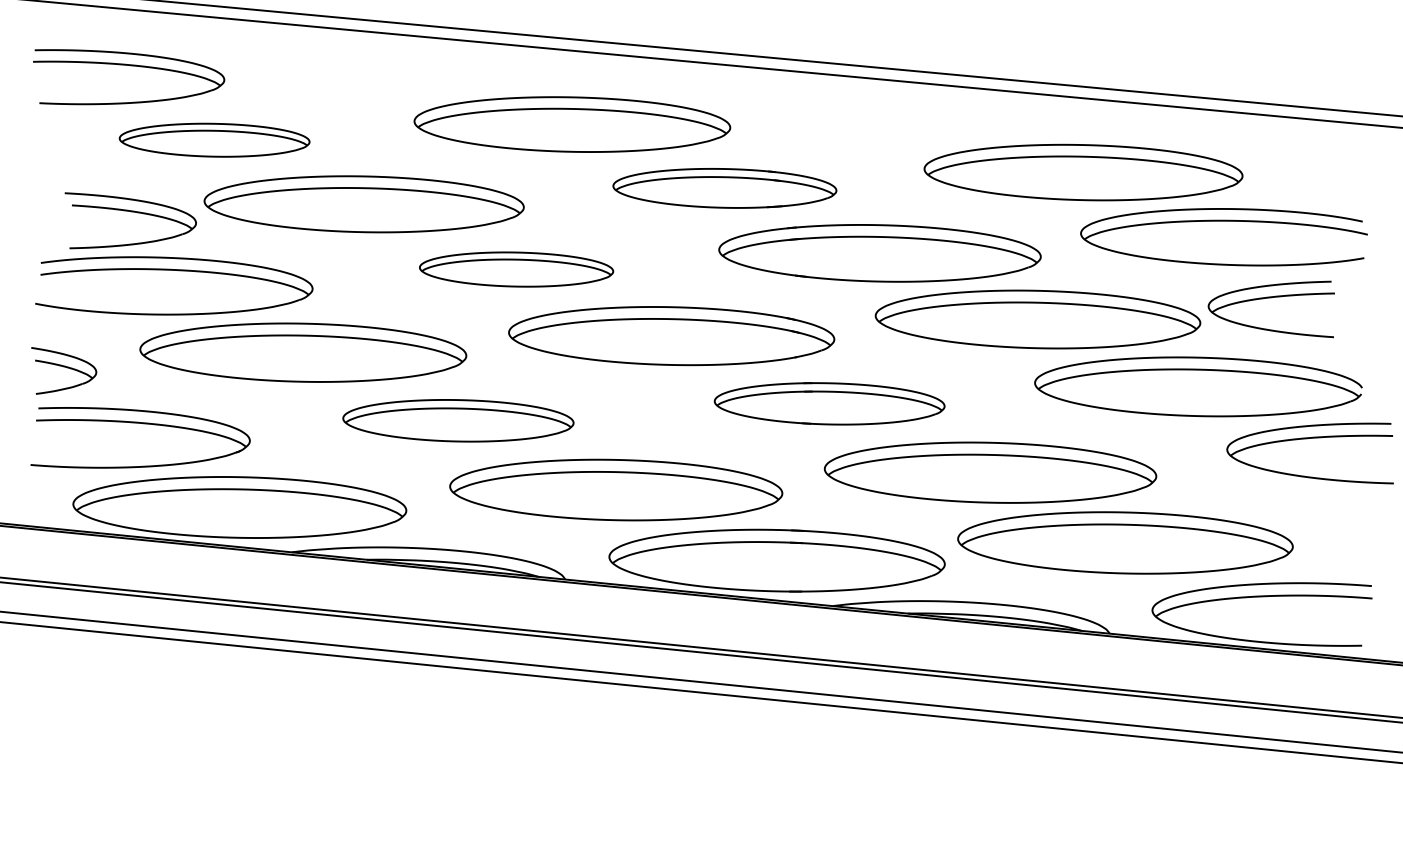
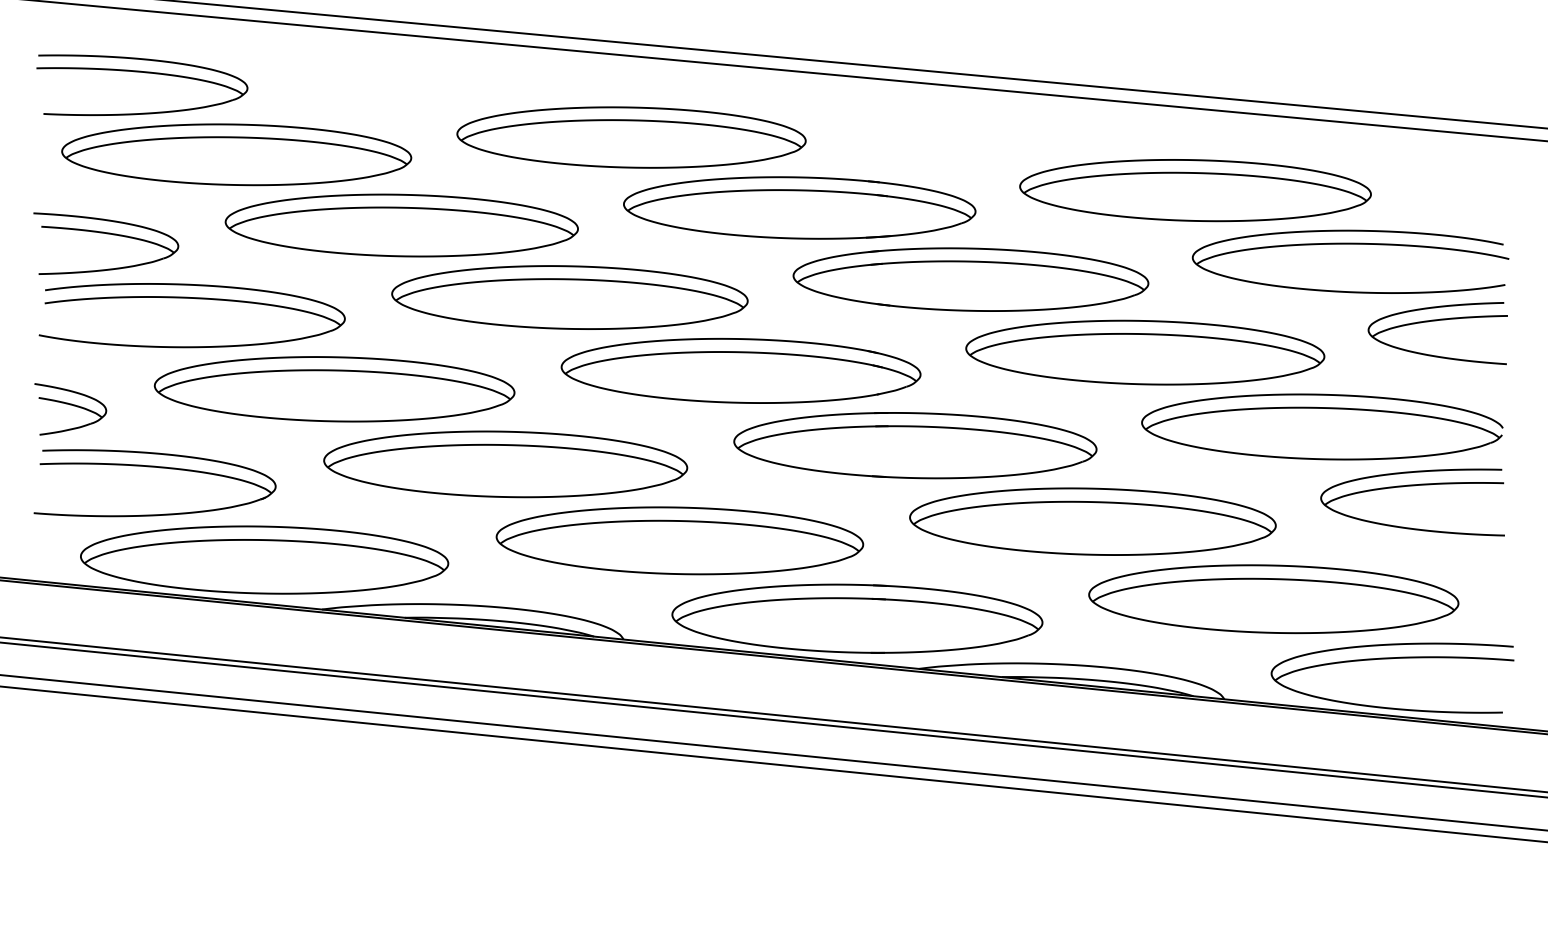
part: (214, 139) -> (236, 154), size x1.67
part: (724, 187) -> (799, 207), size x1.43
part: (130, 212) -> (106, 234), moved
part: (516, 269) -> (569, 297), size x1.67
part: (1270, 298) -> (1436, 321), moved
part: (829, 403) -> (915, 445), size x1.43
part: (458, 420) -> (505, 464), size x1.43
part: (1310, 439) -> (1412, 486), moved
part: (1125, 543) -> (1273, 599), moved

